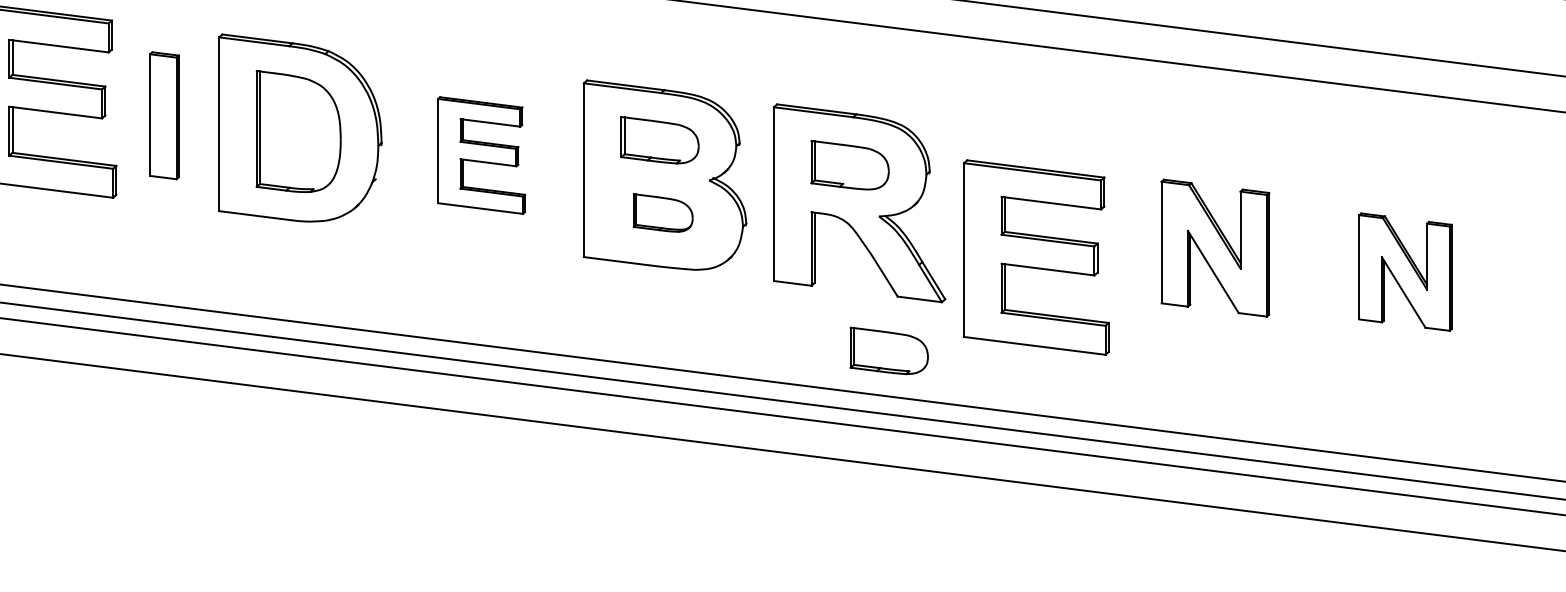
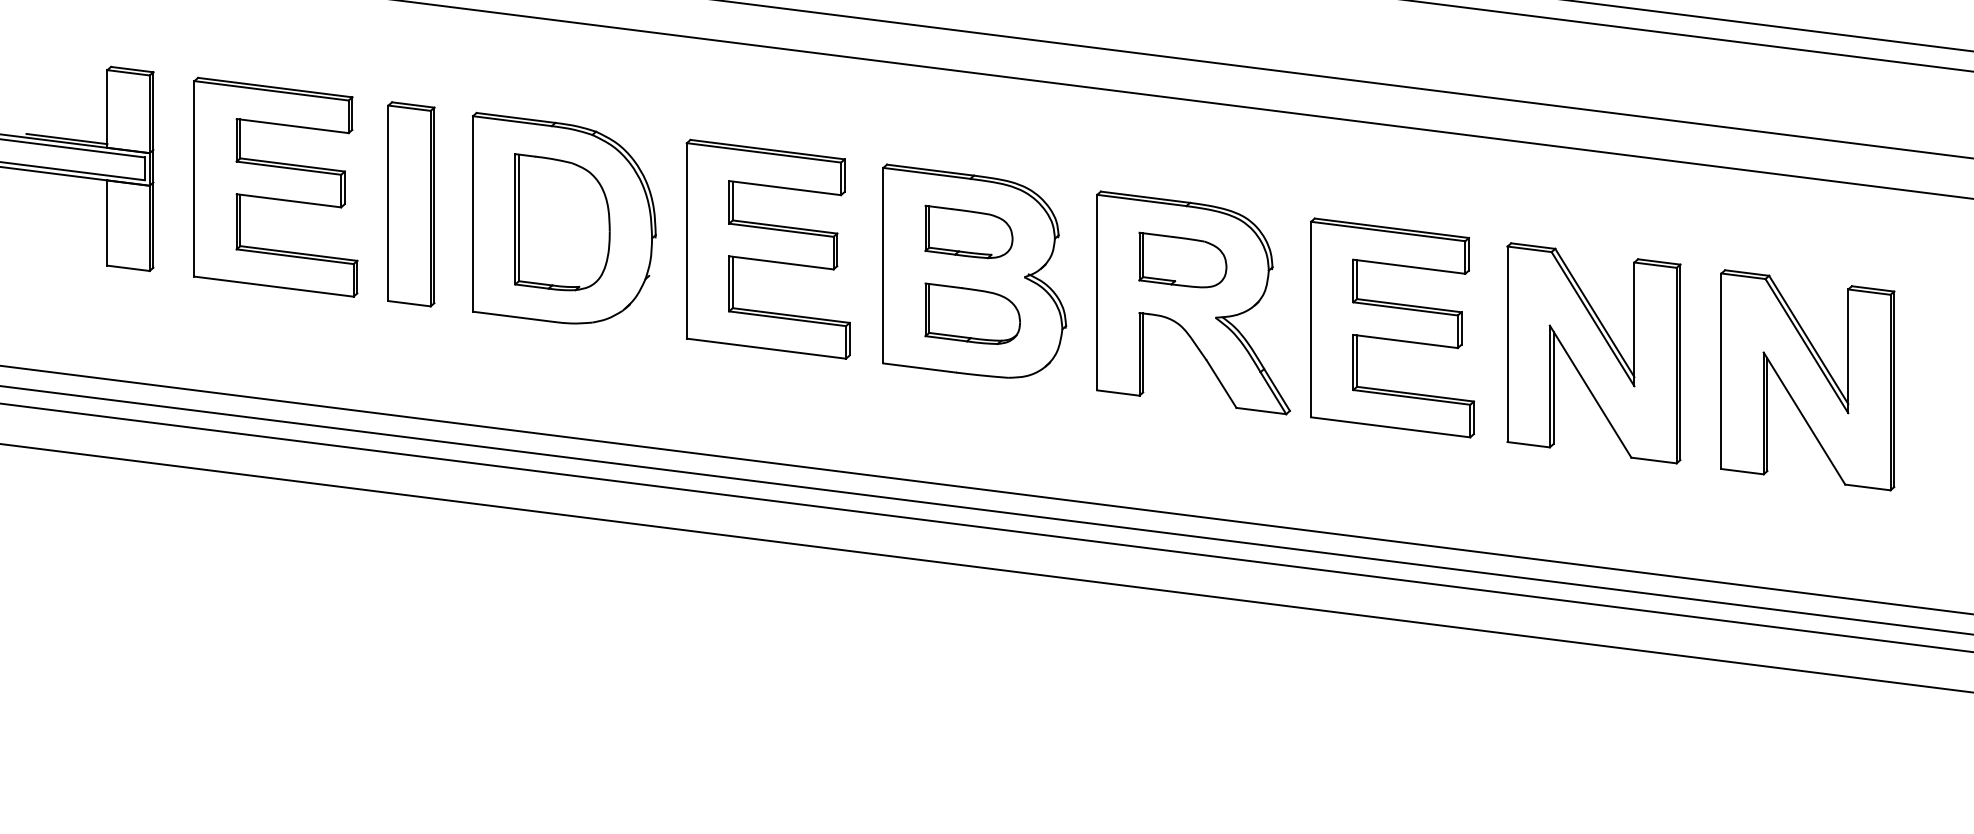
part: (164, 115) -> (411, 204), size x1.43
part: (480, 154) -> (767, 248), size x1.67
part: (663, 212) -> (972, 313), size x1.43
part: (1215, 248) -> (1593, 353), size x1.43
part: (1036, 257) -> (1392, 327), moved
part: (1405, 272) -> (1807, 380), size x1.67
part: (888, 350) -> (1226, 468), removed

